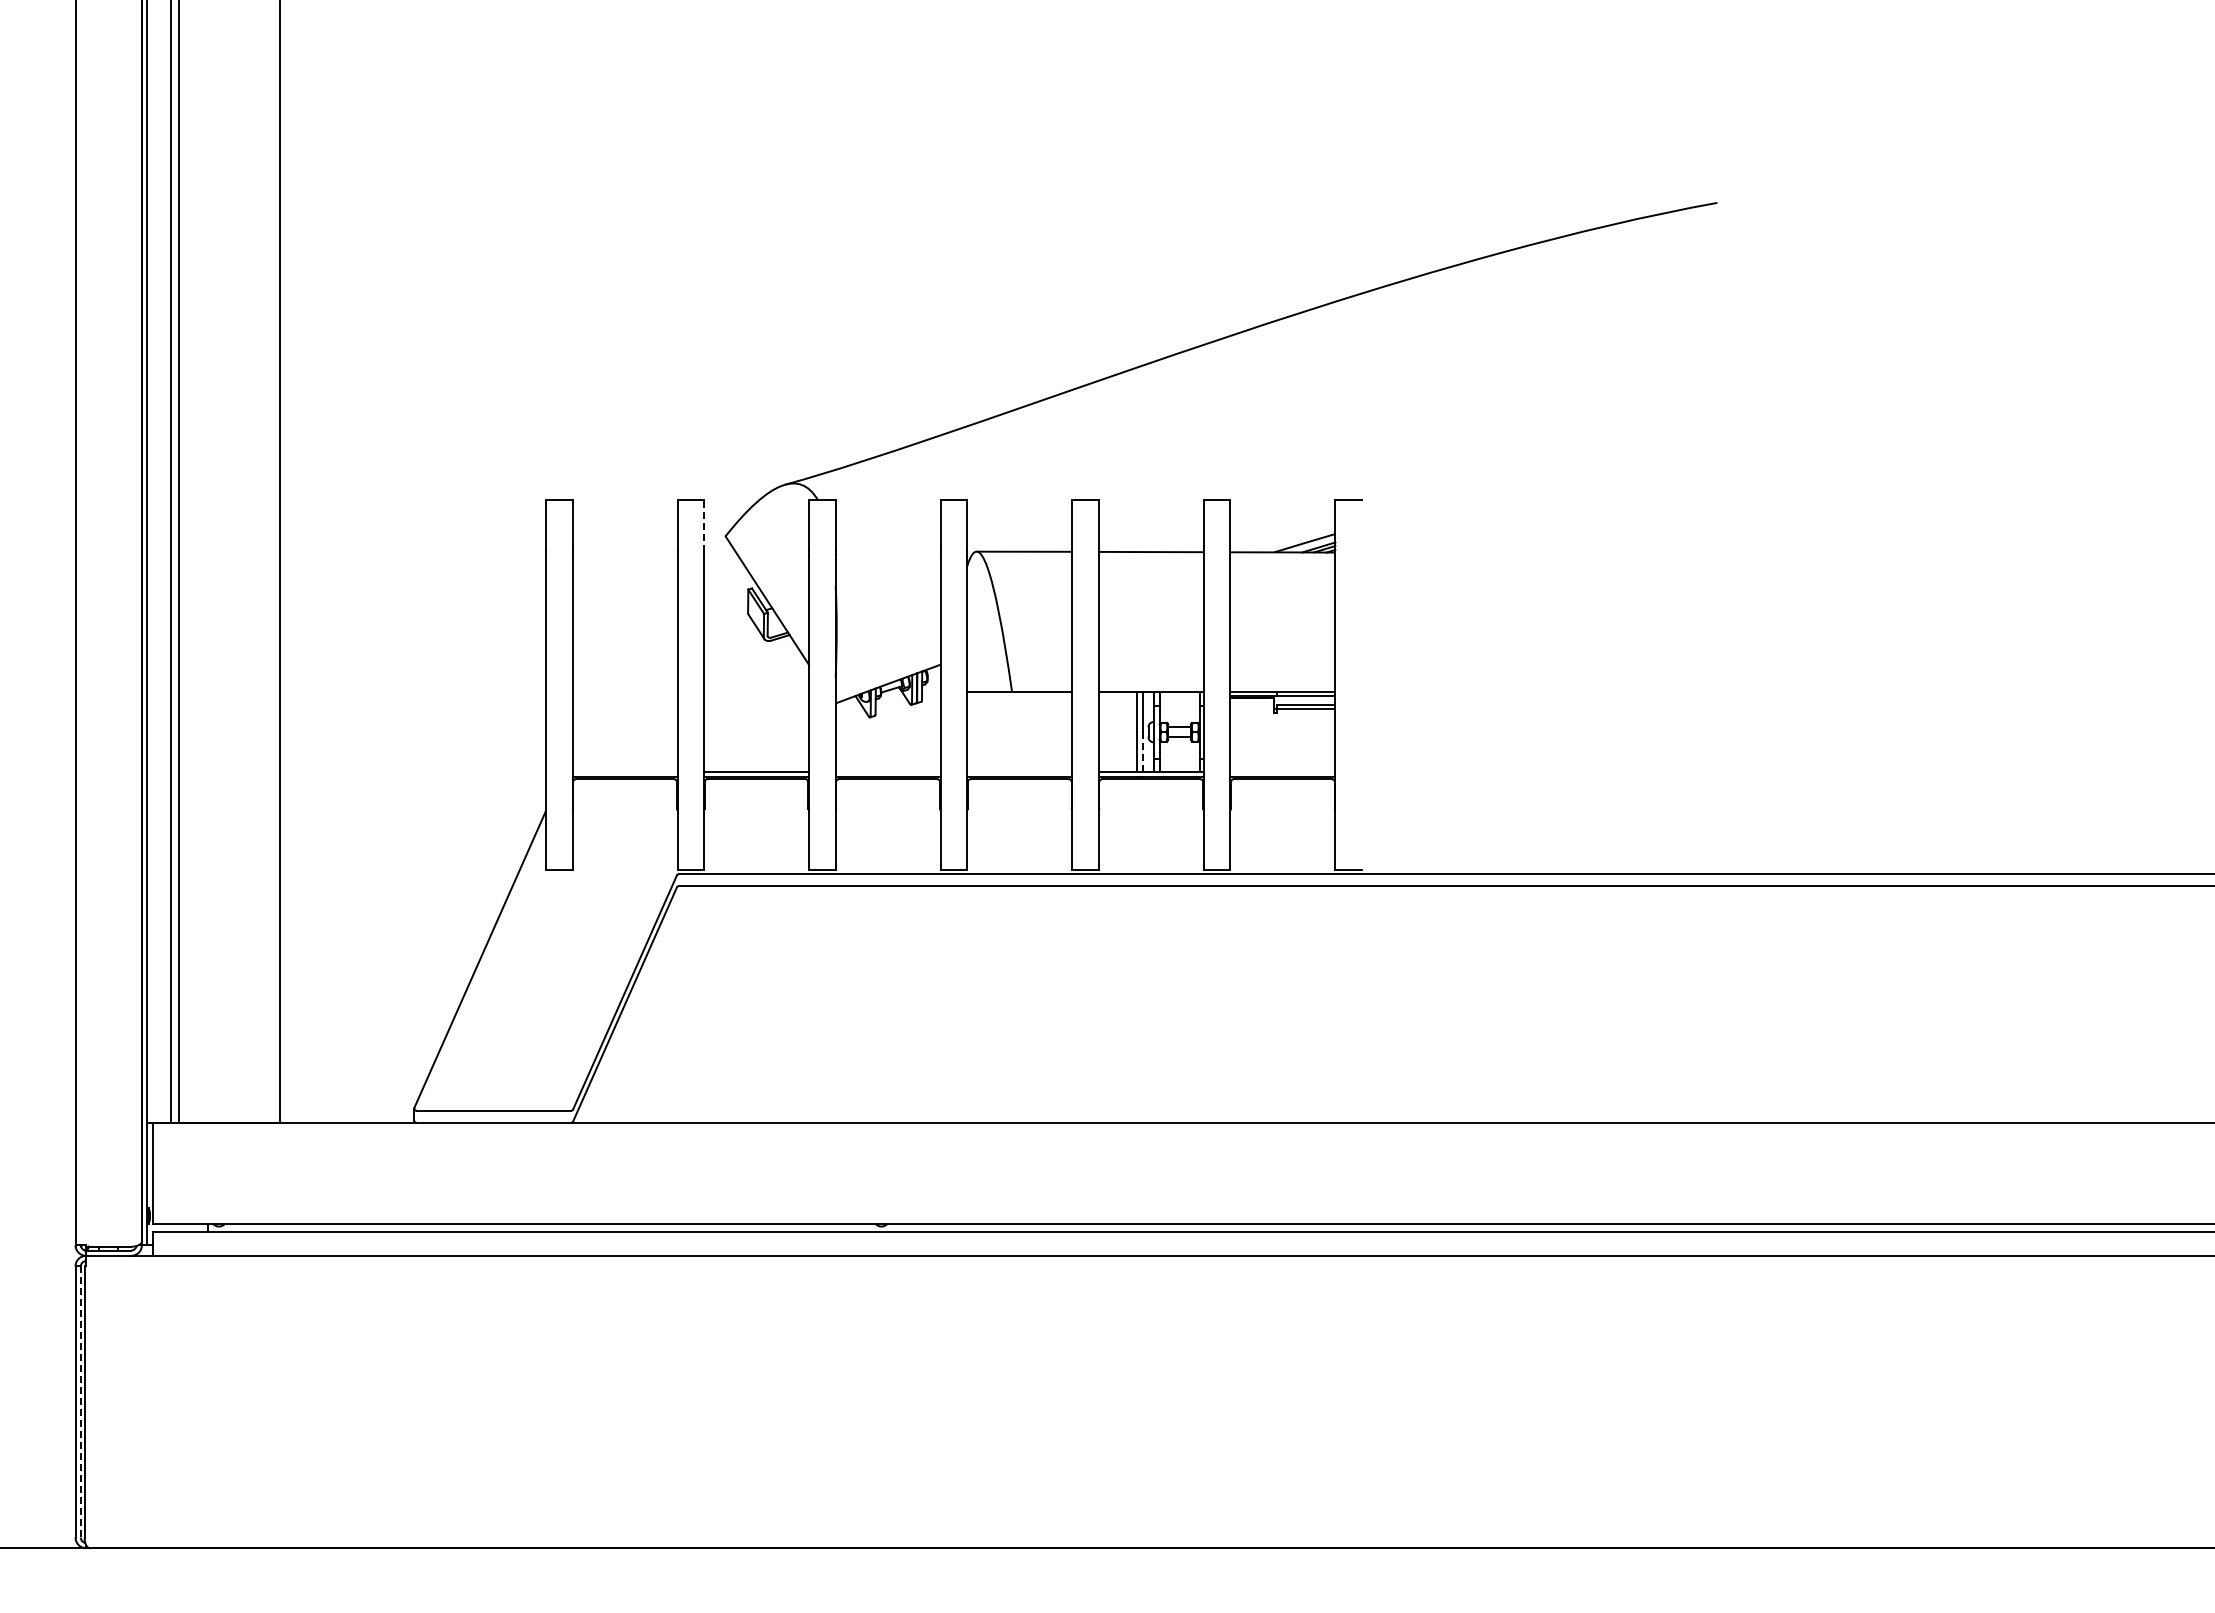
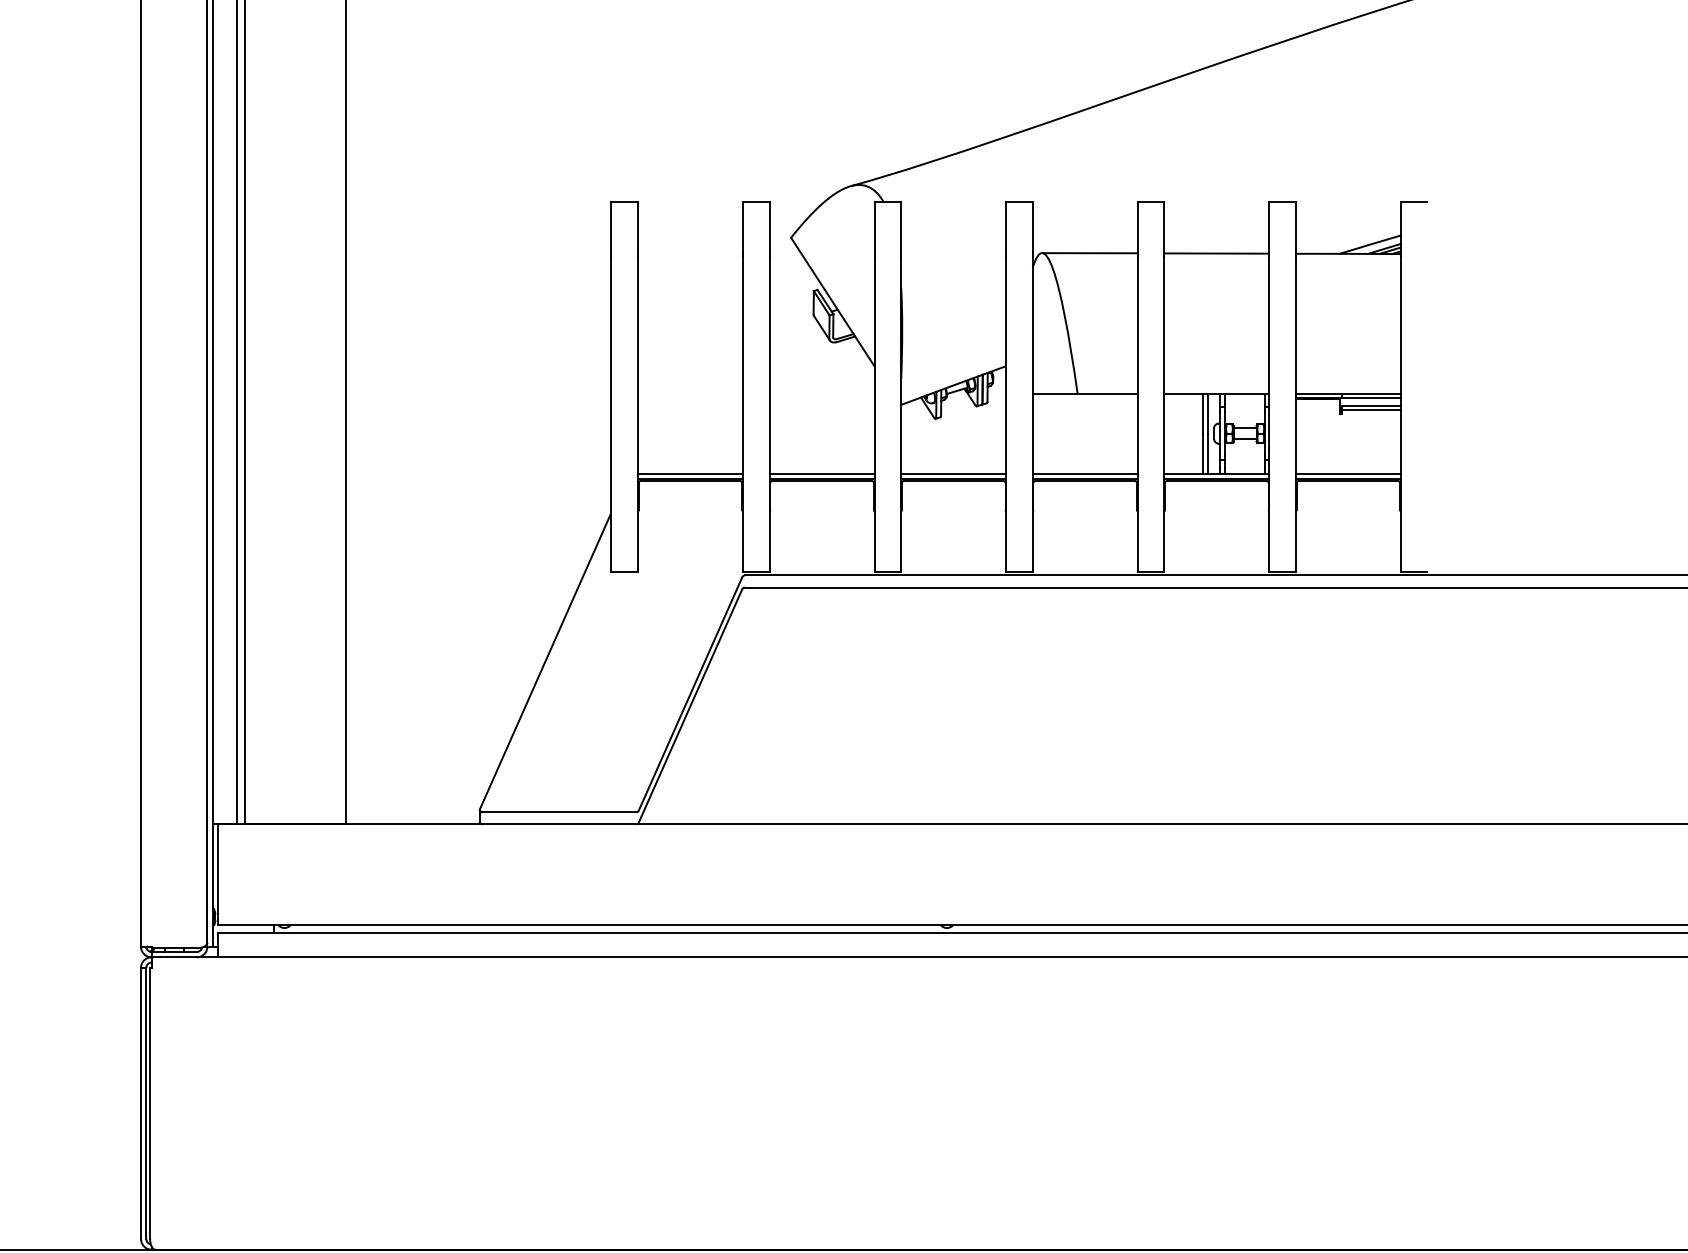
line: (704, 526) -> (770, 227), dashed -> solid
line: (1142, 752) -> (1208, 453), dashed -> solid
line: (624, 772) -> (690, 473), added
line: (887, 772) -> (953, 473), added
line: (1019, 772) -> (1085, 473), added
line: (1282, 772) -> (1348, 473), added
line: (80, 1402) -> (146, 1103), dashed -> solid

